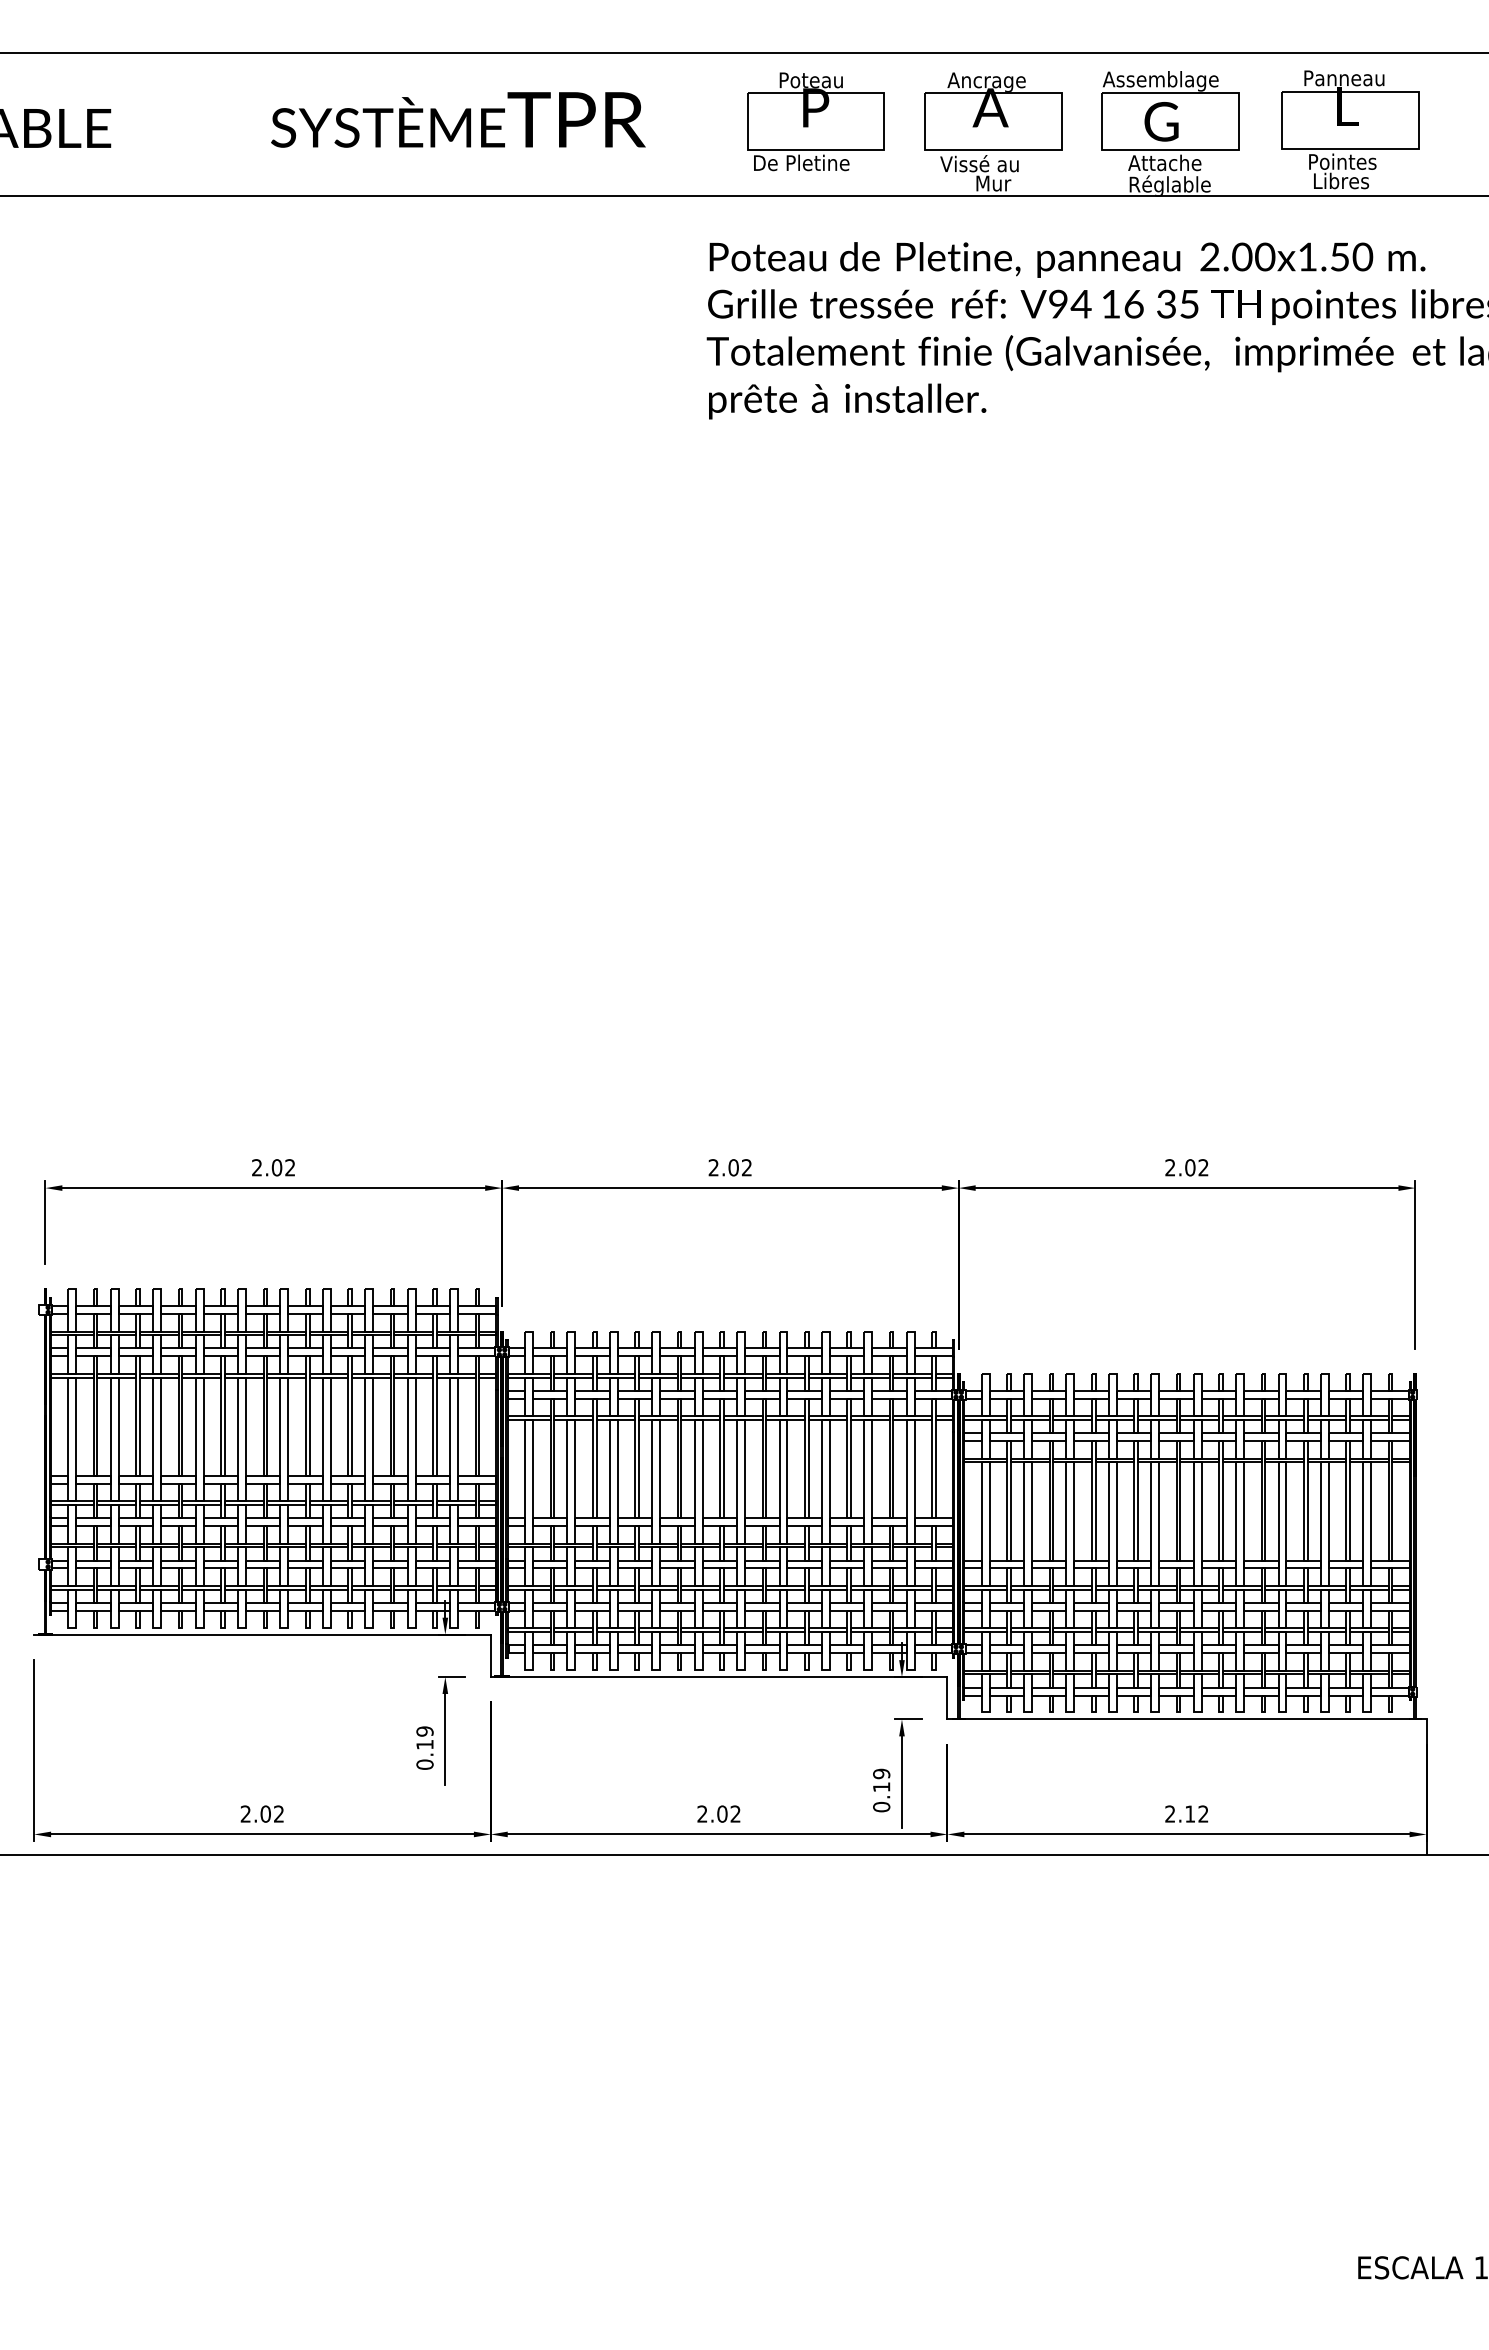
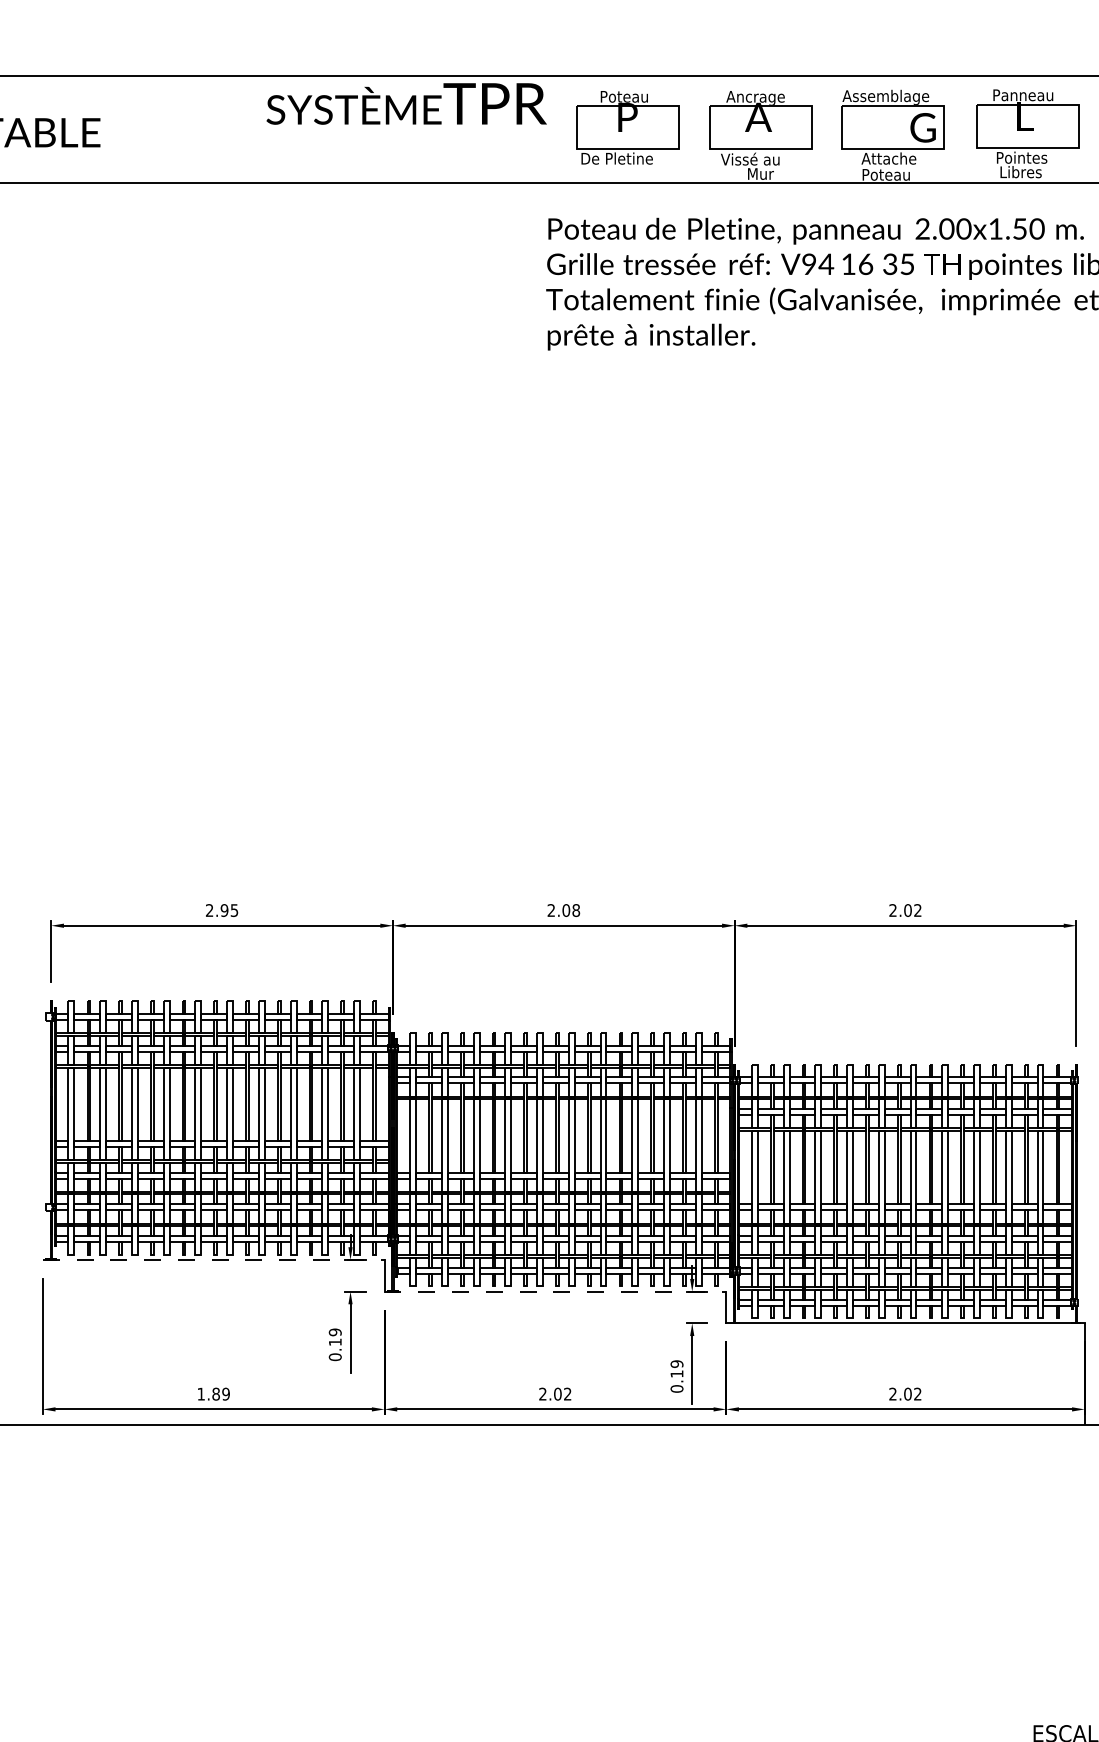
text: (458, 119) -> (406, 103), moved
text: (1161, 121) -> (923, 127), moved
text: (1170, 184) -> (893, 174), Réglable -> Poteau
text: (283, 1167) -> (229, 910), 2.02 -> 2.95
text: (746, 1167) -> (575, 910), 2.02 -> 2.08
line: (263, 1634) -> (214, 1259), solid -> dashed
line: (719, 1677) -> (555, 1291), solid -> dashed
text: (262, 1813) -> (213, 1393), 2.02 -> 1.89
text: (1190, 1813) -> (908, 1393), 2.12 -> 2.02

